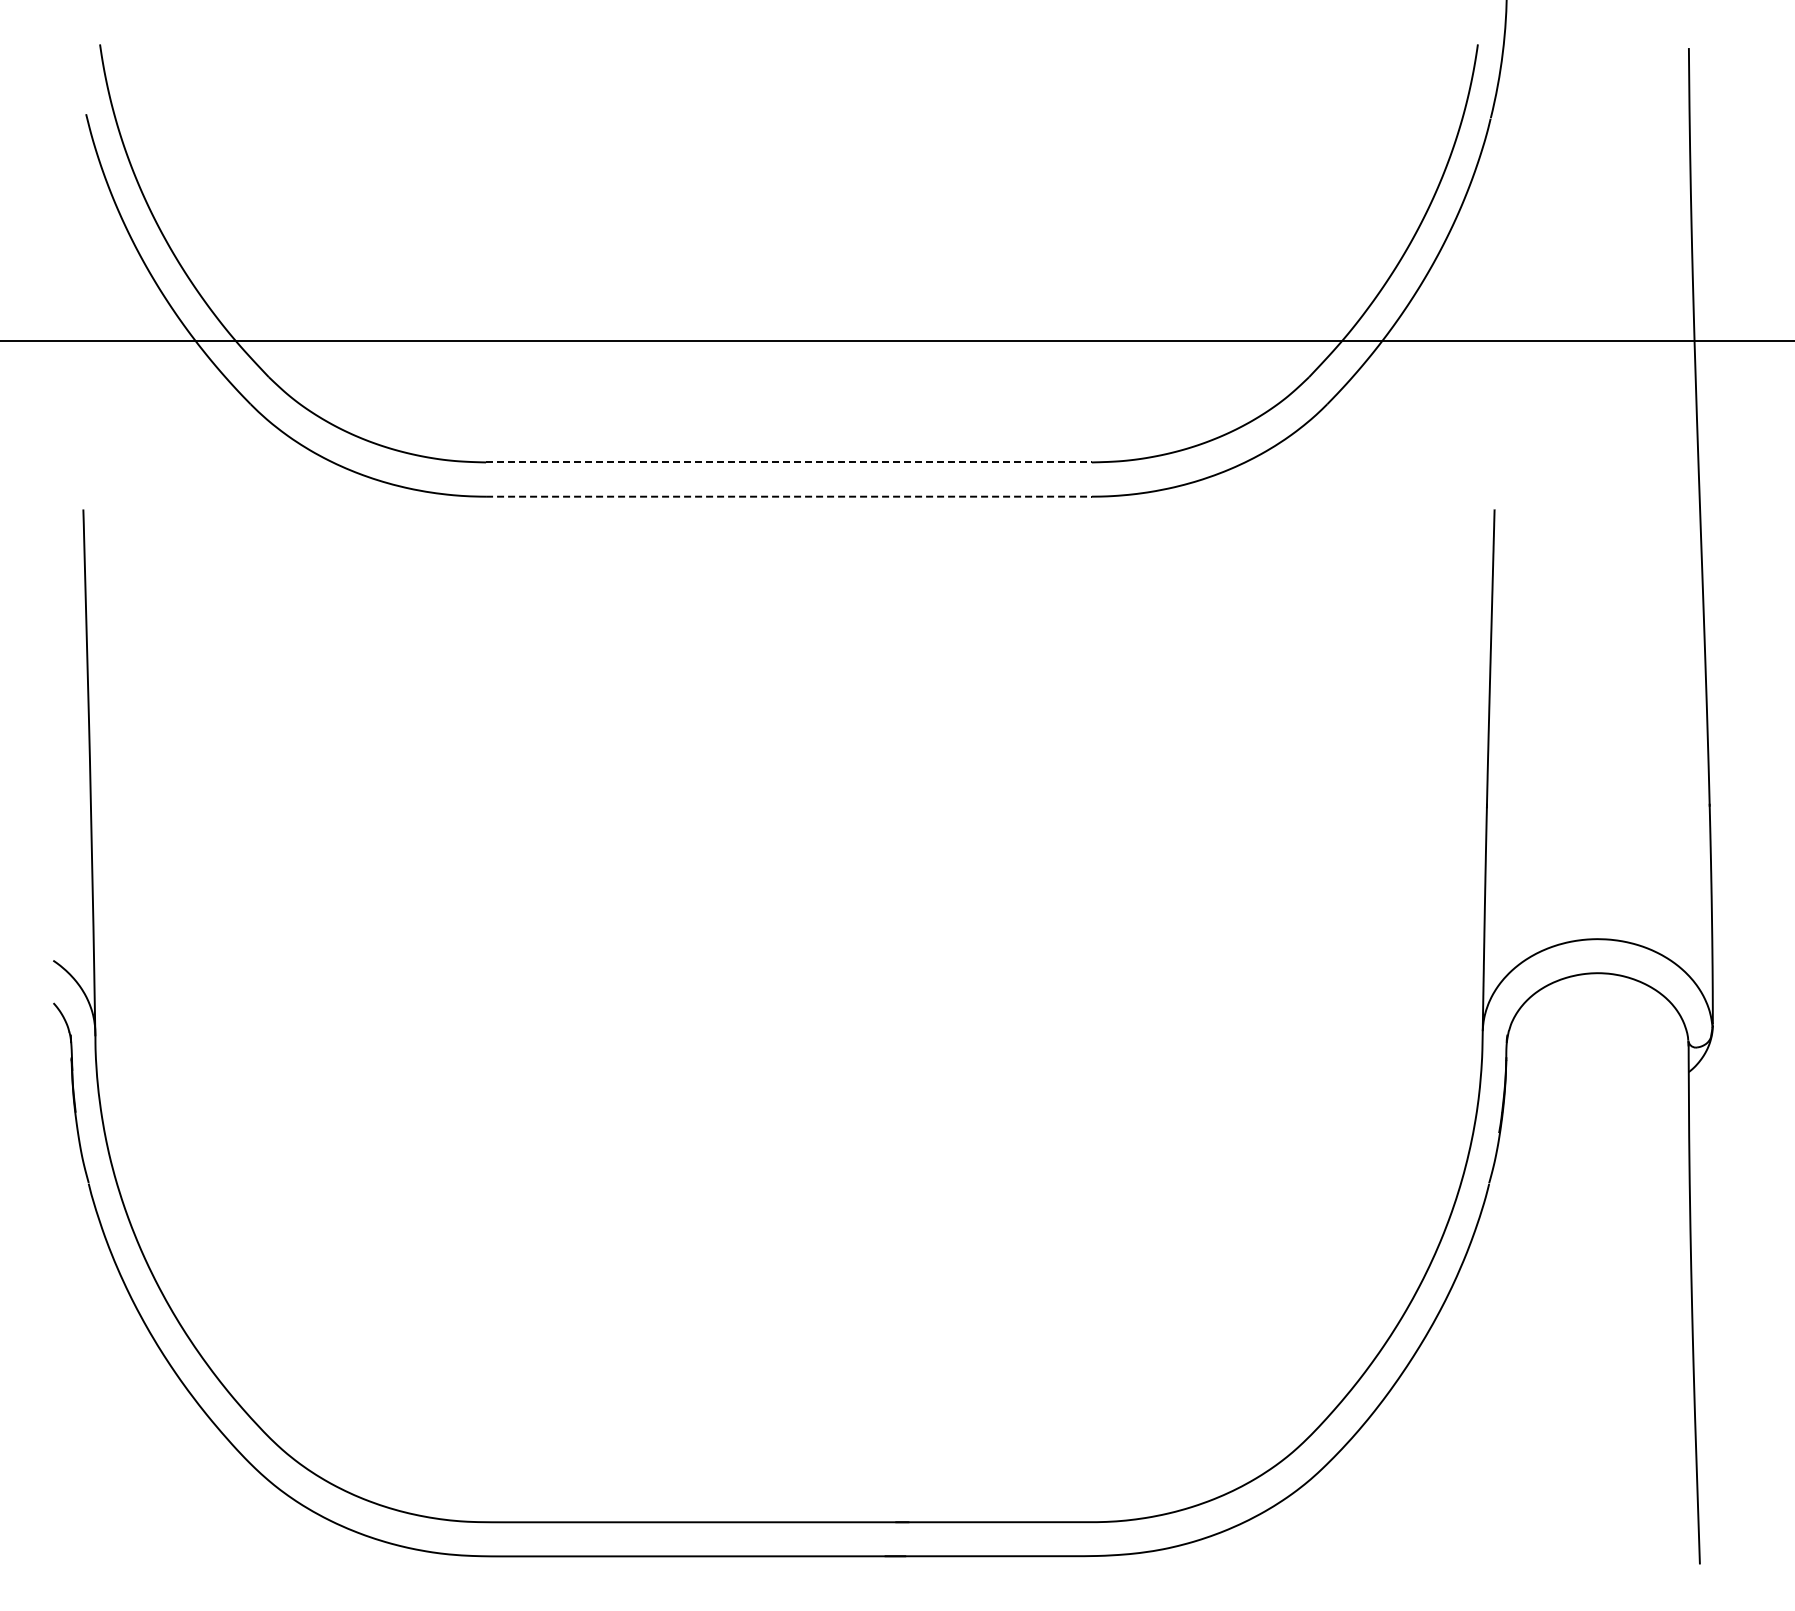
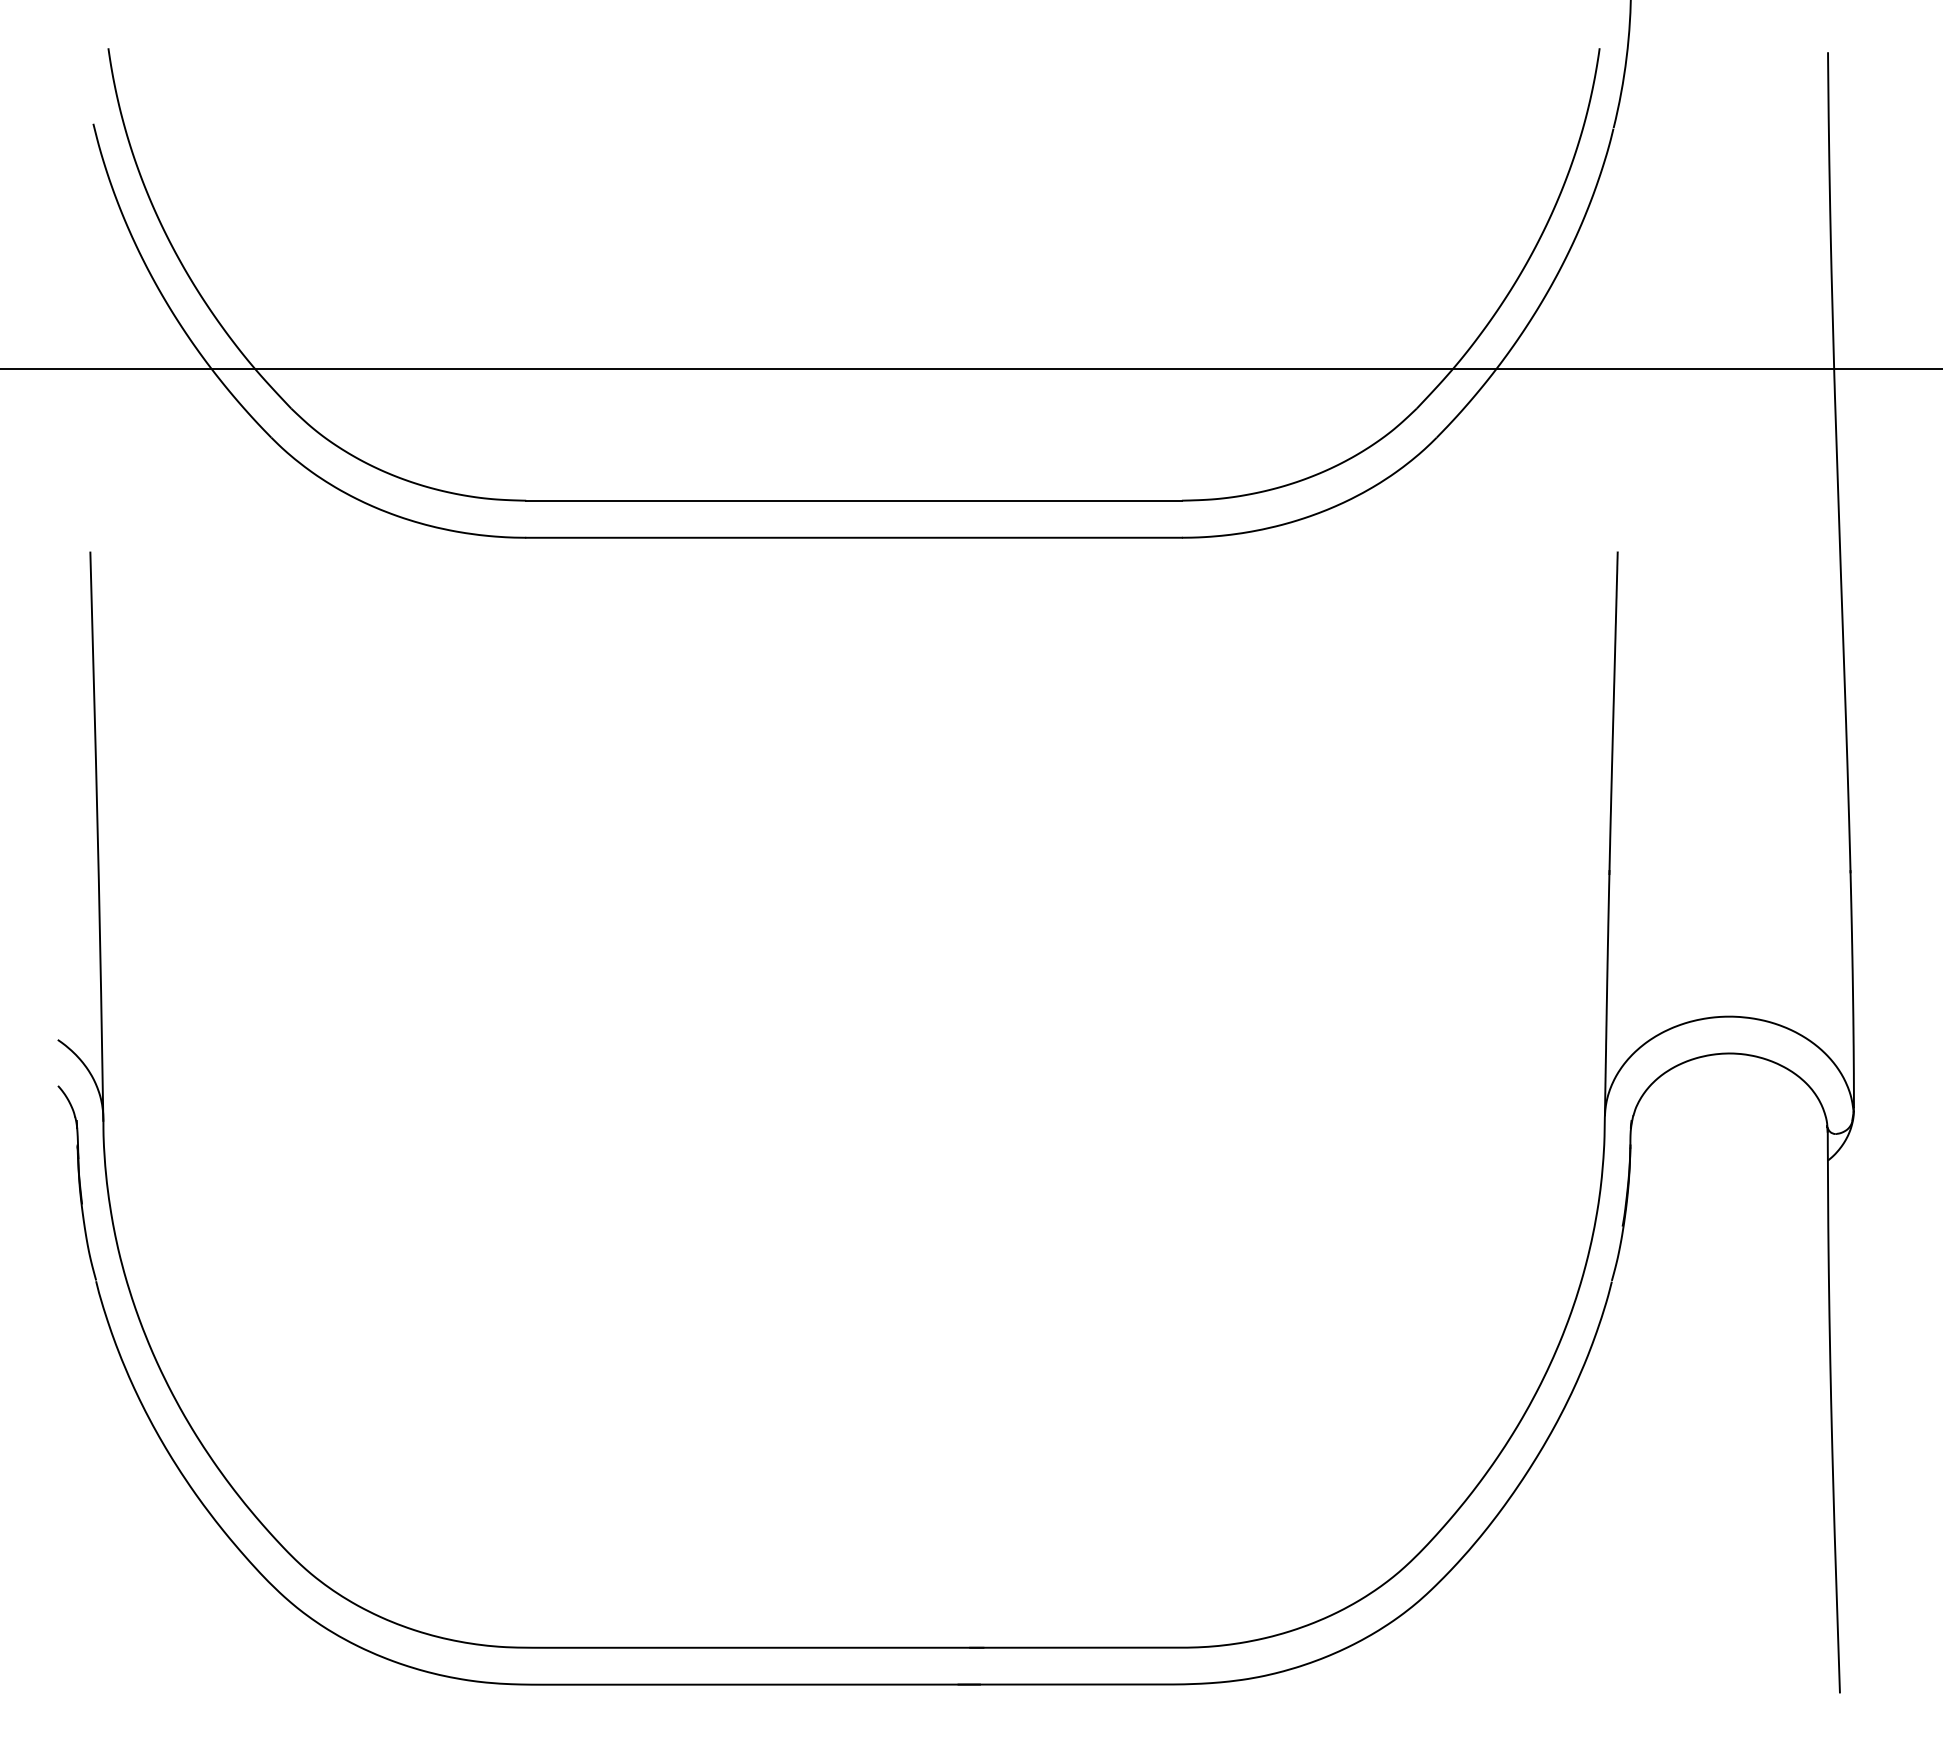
line: (788, 462) -> (853, 500), dashed -> solid
line: (788, 496) -> (853, 537), dashed -> solid

